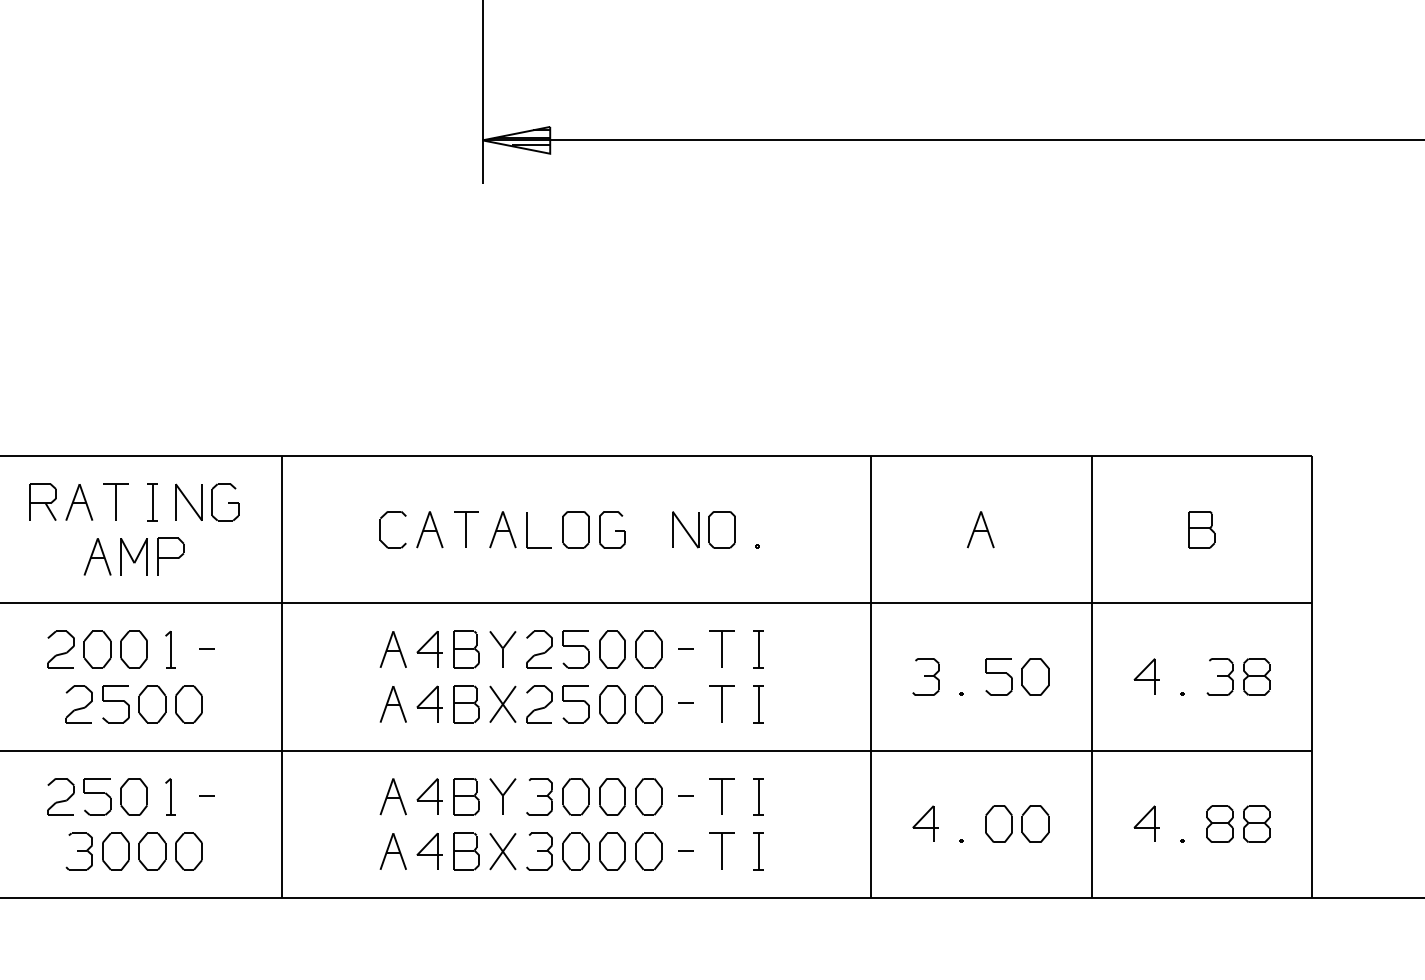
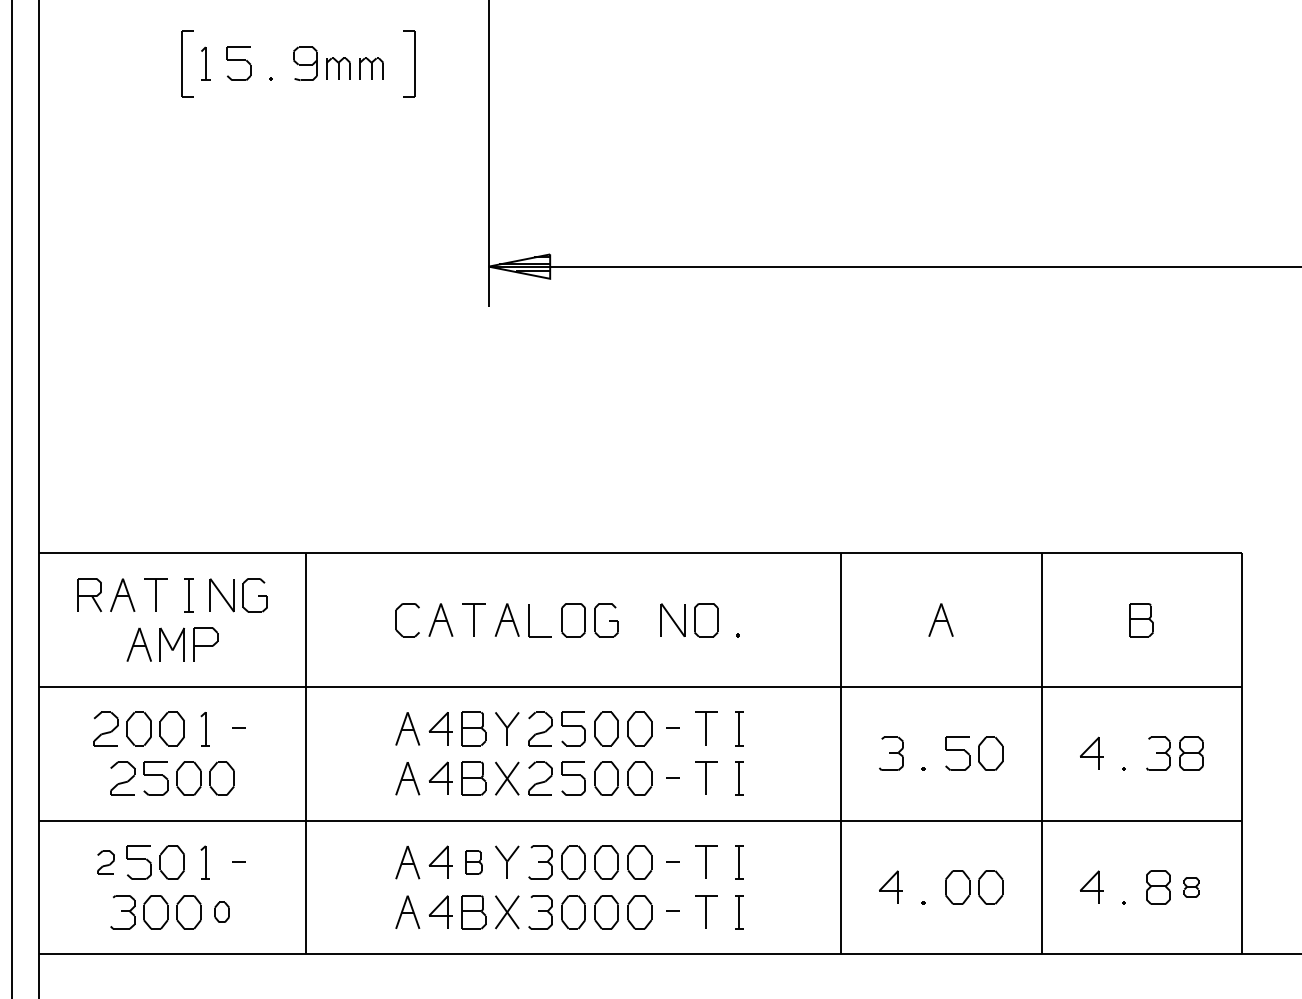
part: (60, 796) -> (105, 862), size x0.7
part: (465, 796) -> (473, 862), size x0.7
part: (1256, 824) -> (1191, 887), size x0.6
part: (188, 851) -> (221, 912), size x0.6

